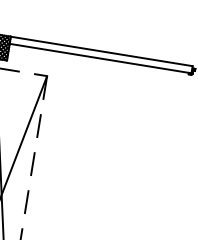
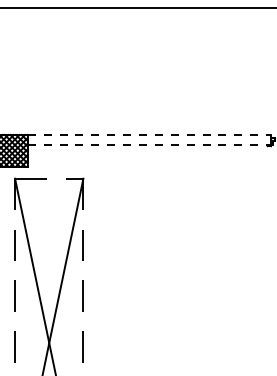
line: (101, 51) -> (149, 134), solid -> dashed
line: (100, 58) -> (149, 144), solid -> dashed

